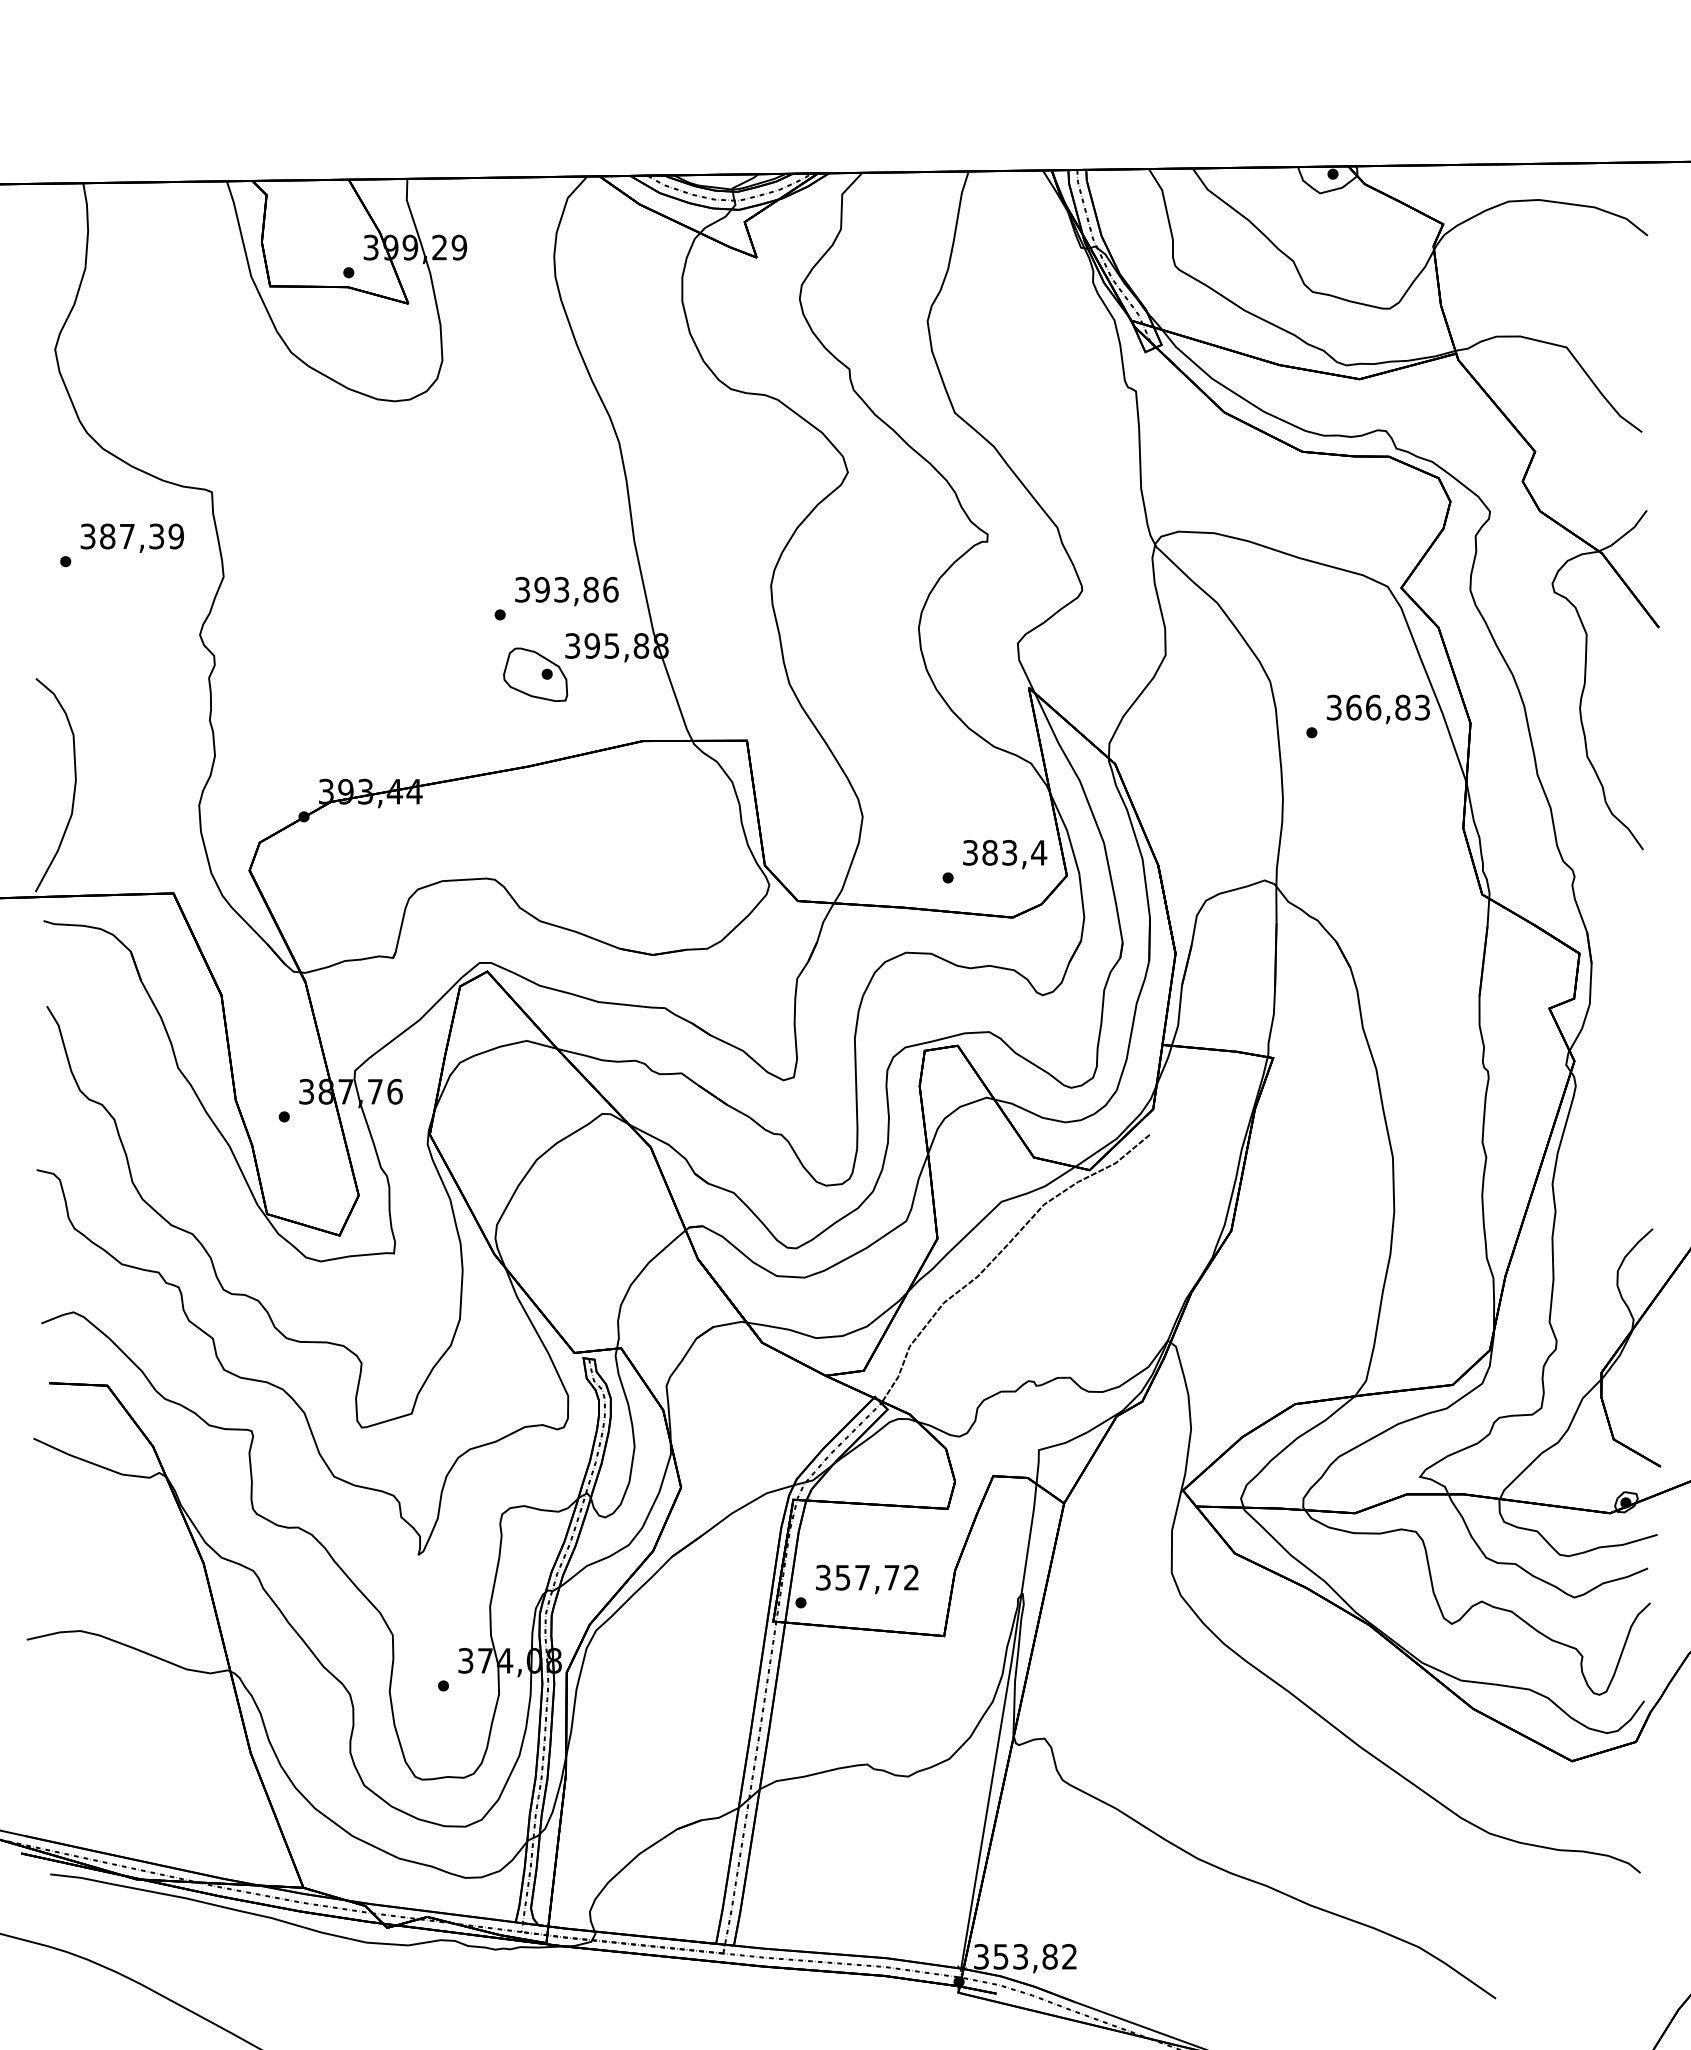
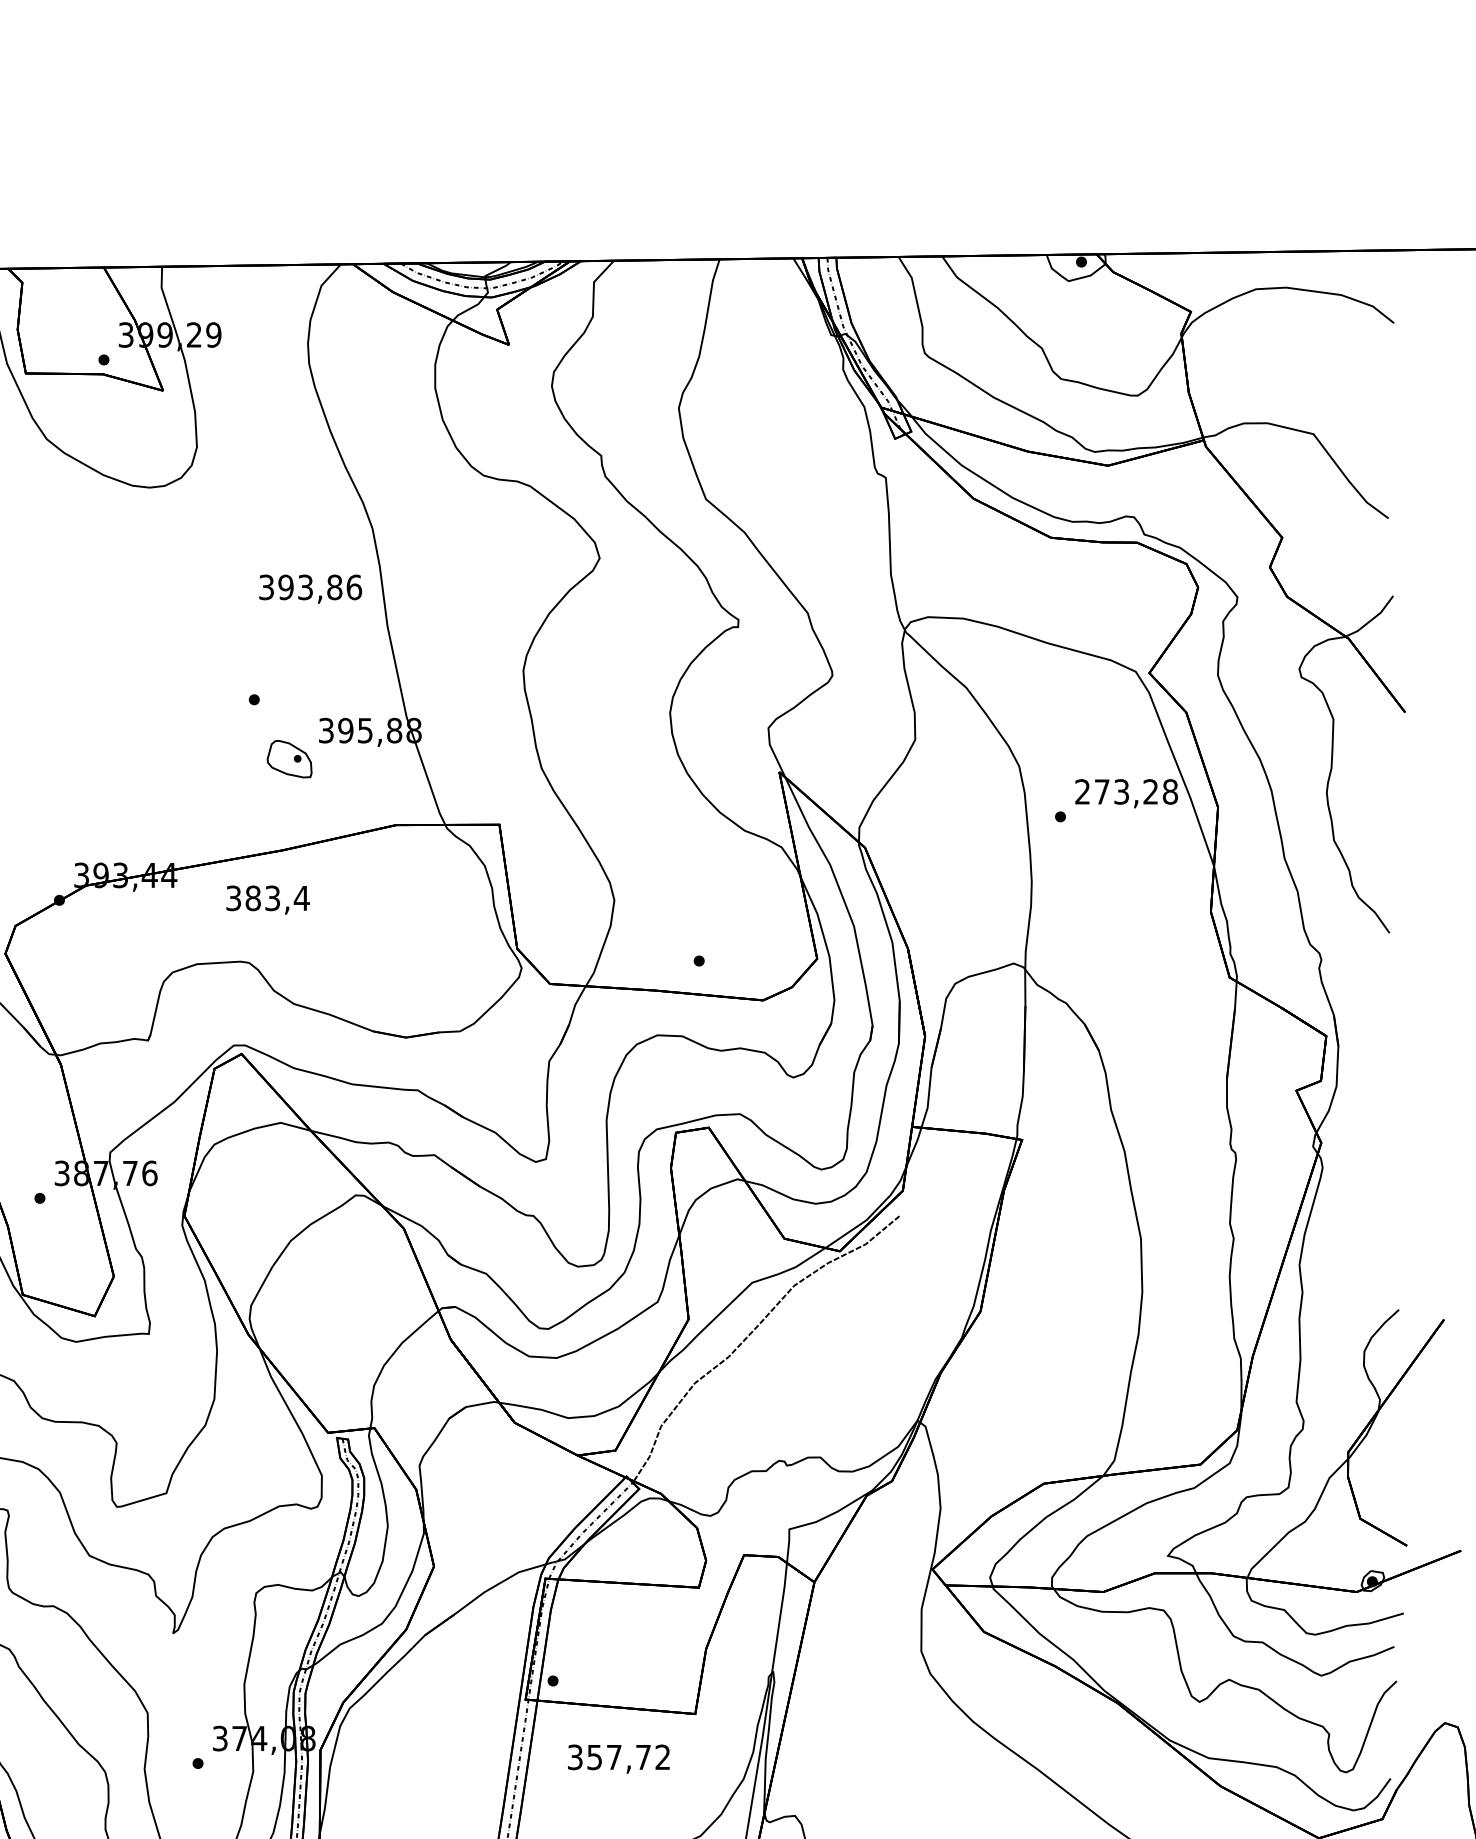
text: (566, 591) -> (310, 589), moved
part: (535, 674) -> (289, 758), size x0.7
text: (1378, 707) -> (1126, 791), 366,83 -> 273,28
text: (1005, 854) -> (268, 900), moved
text: (867, 1579) -> (619, 1759), moved

